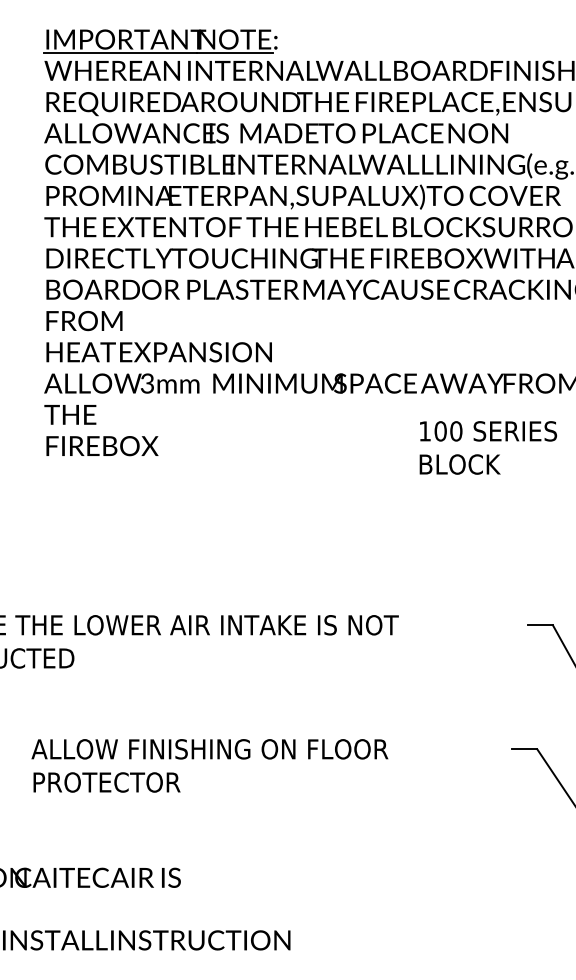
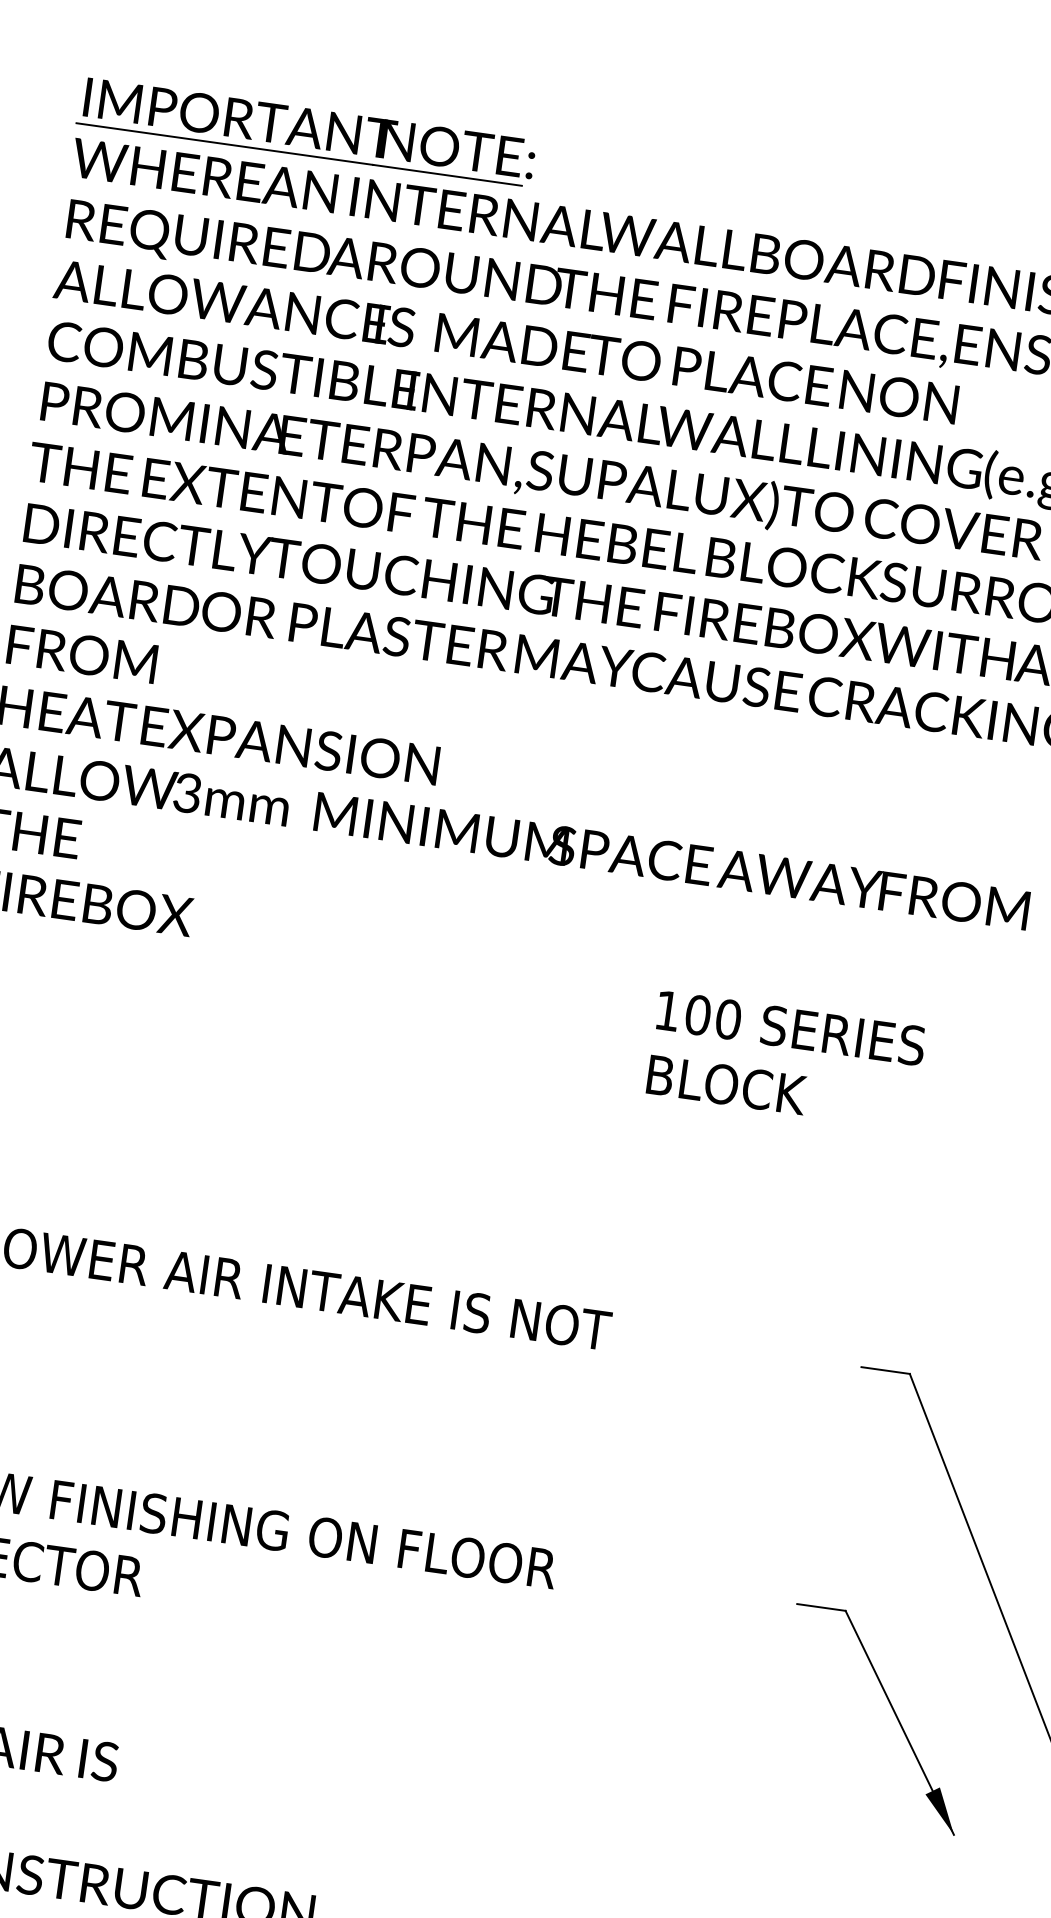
text: (488, 447) -> (786, 1059), moved

